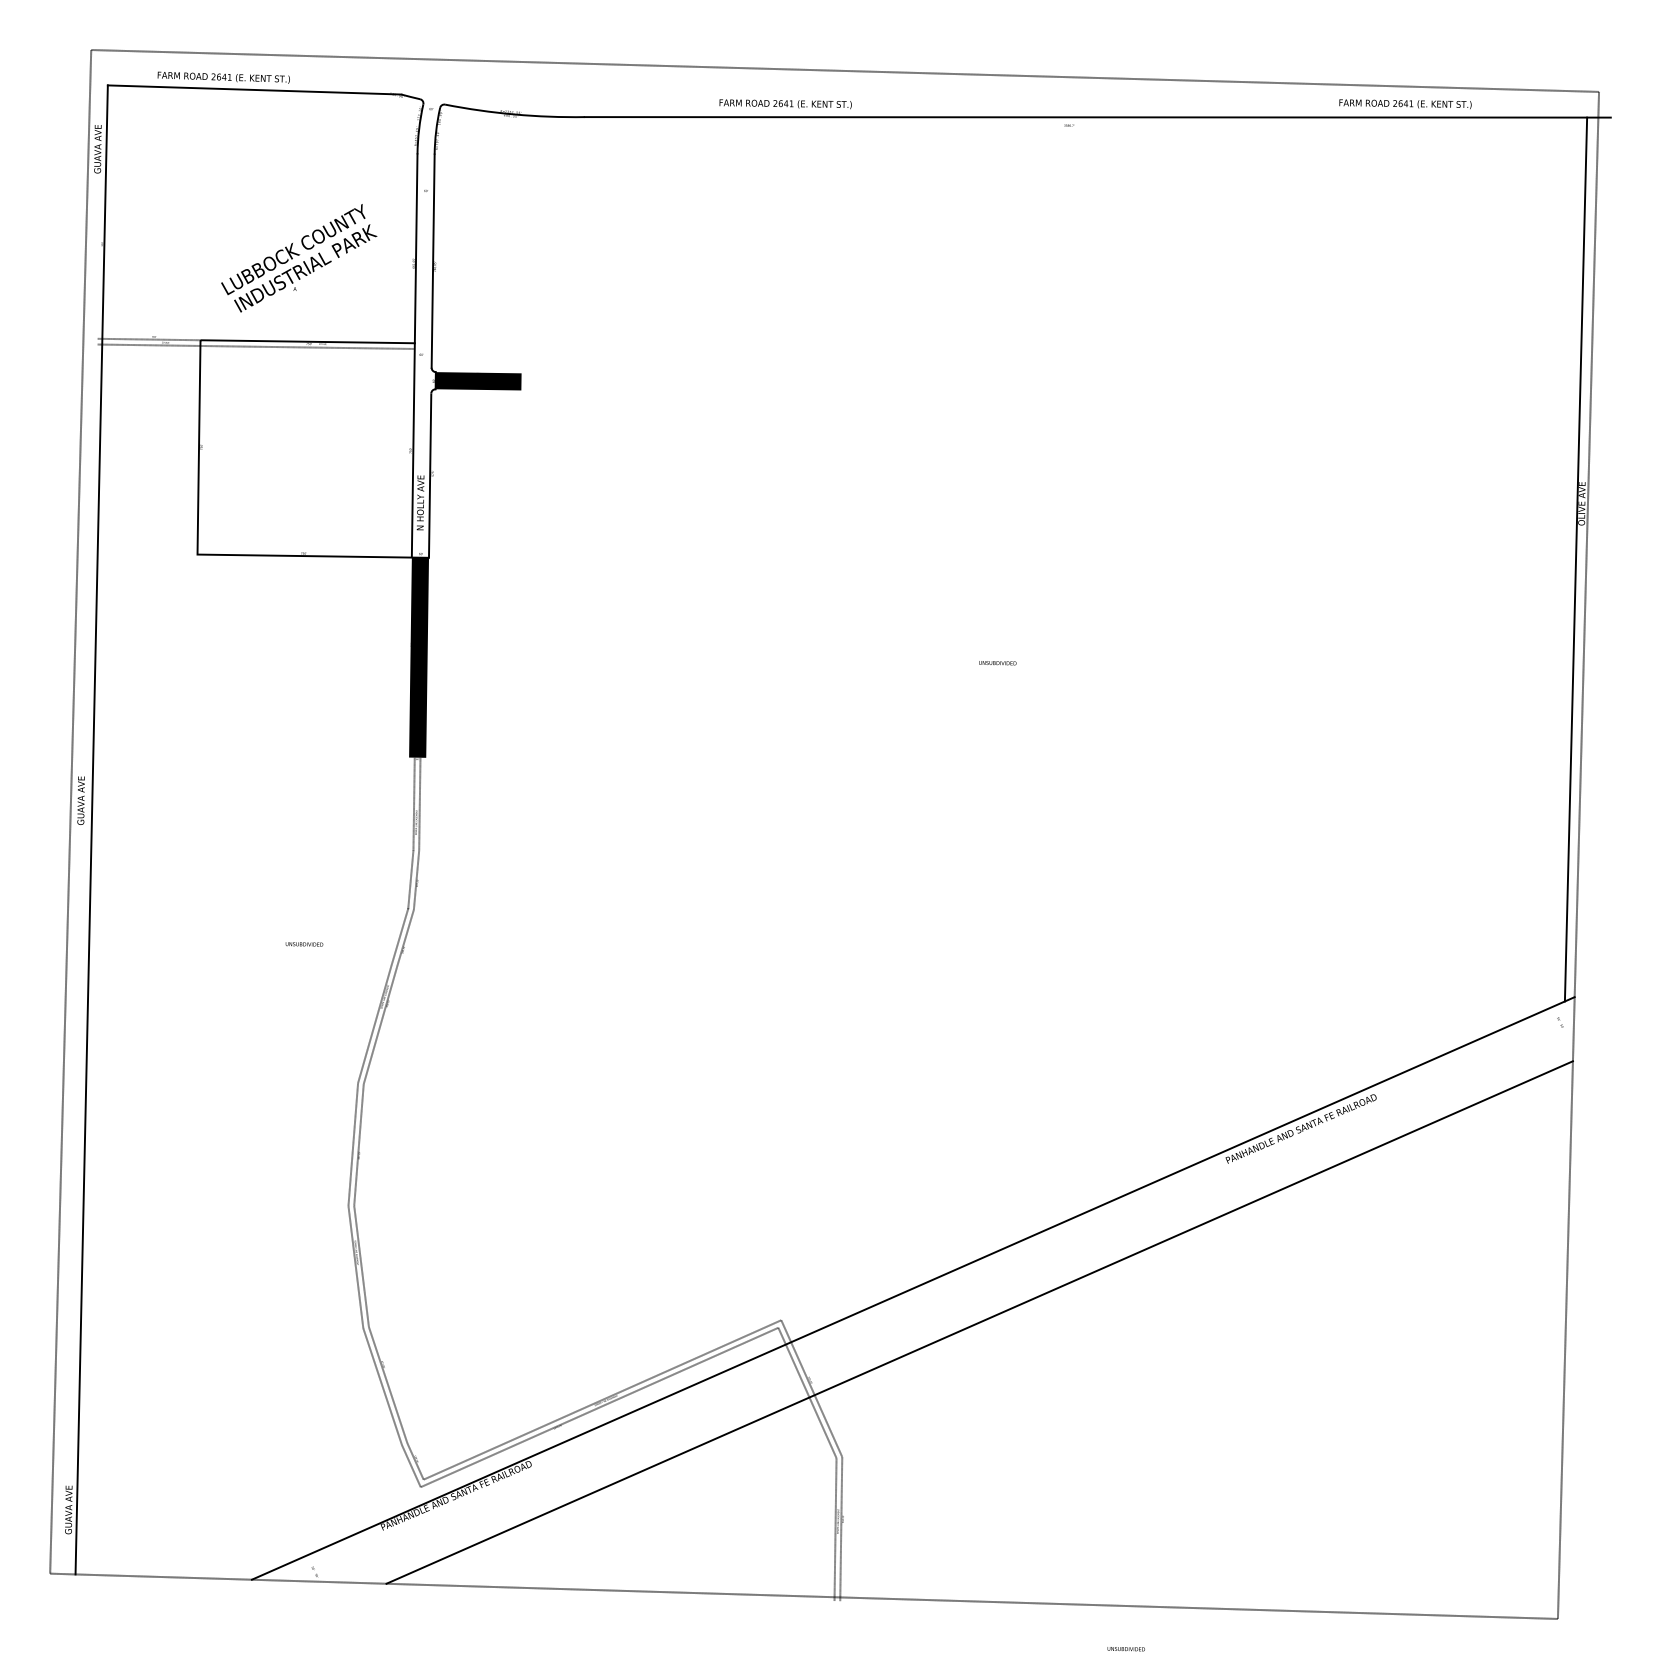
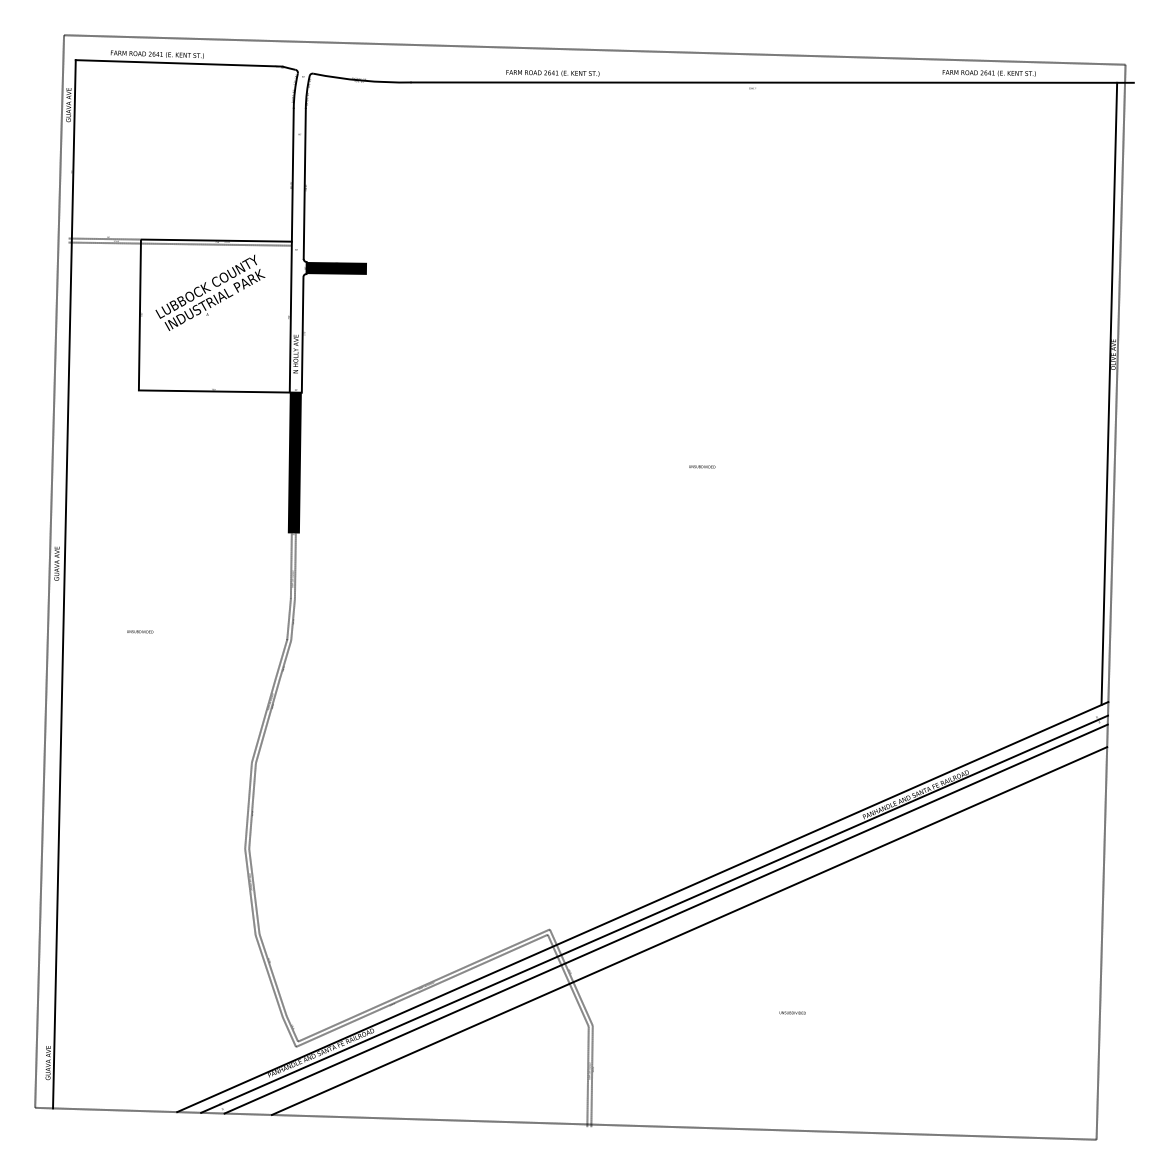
text: (299, 257) -> (210, 292), moved
text: (304, 943) -> (140, 631), moved
line: (929, 1297) -> (654, 913), added
line: (945, 1304) -> (665, 918), added
text: (1125, 1648) -> (792, 1012), moved

